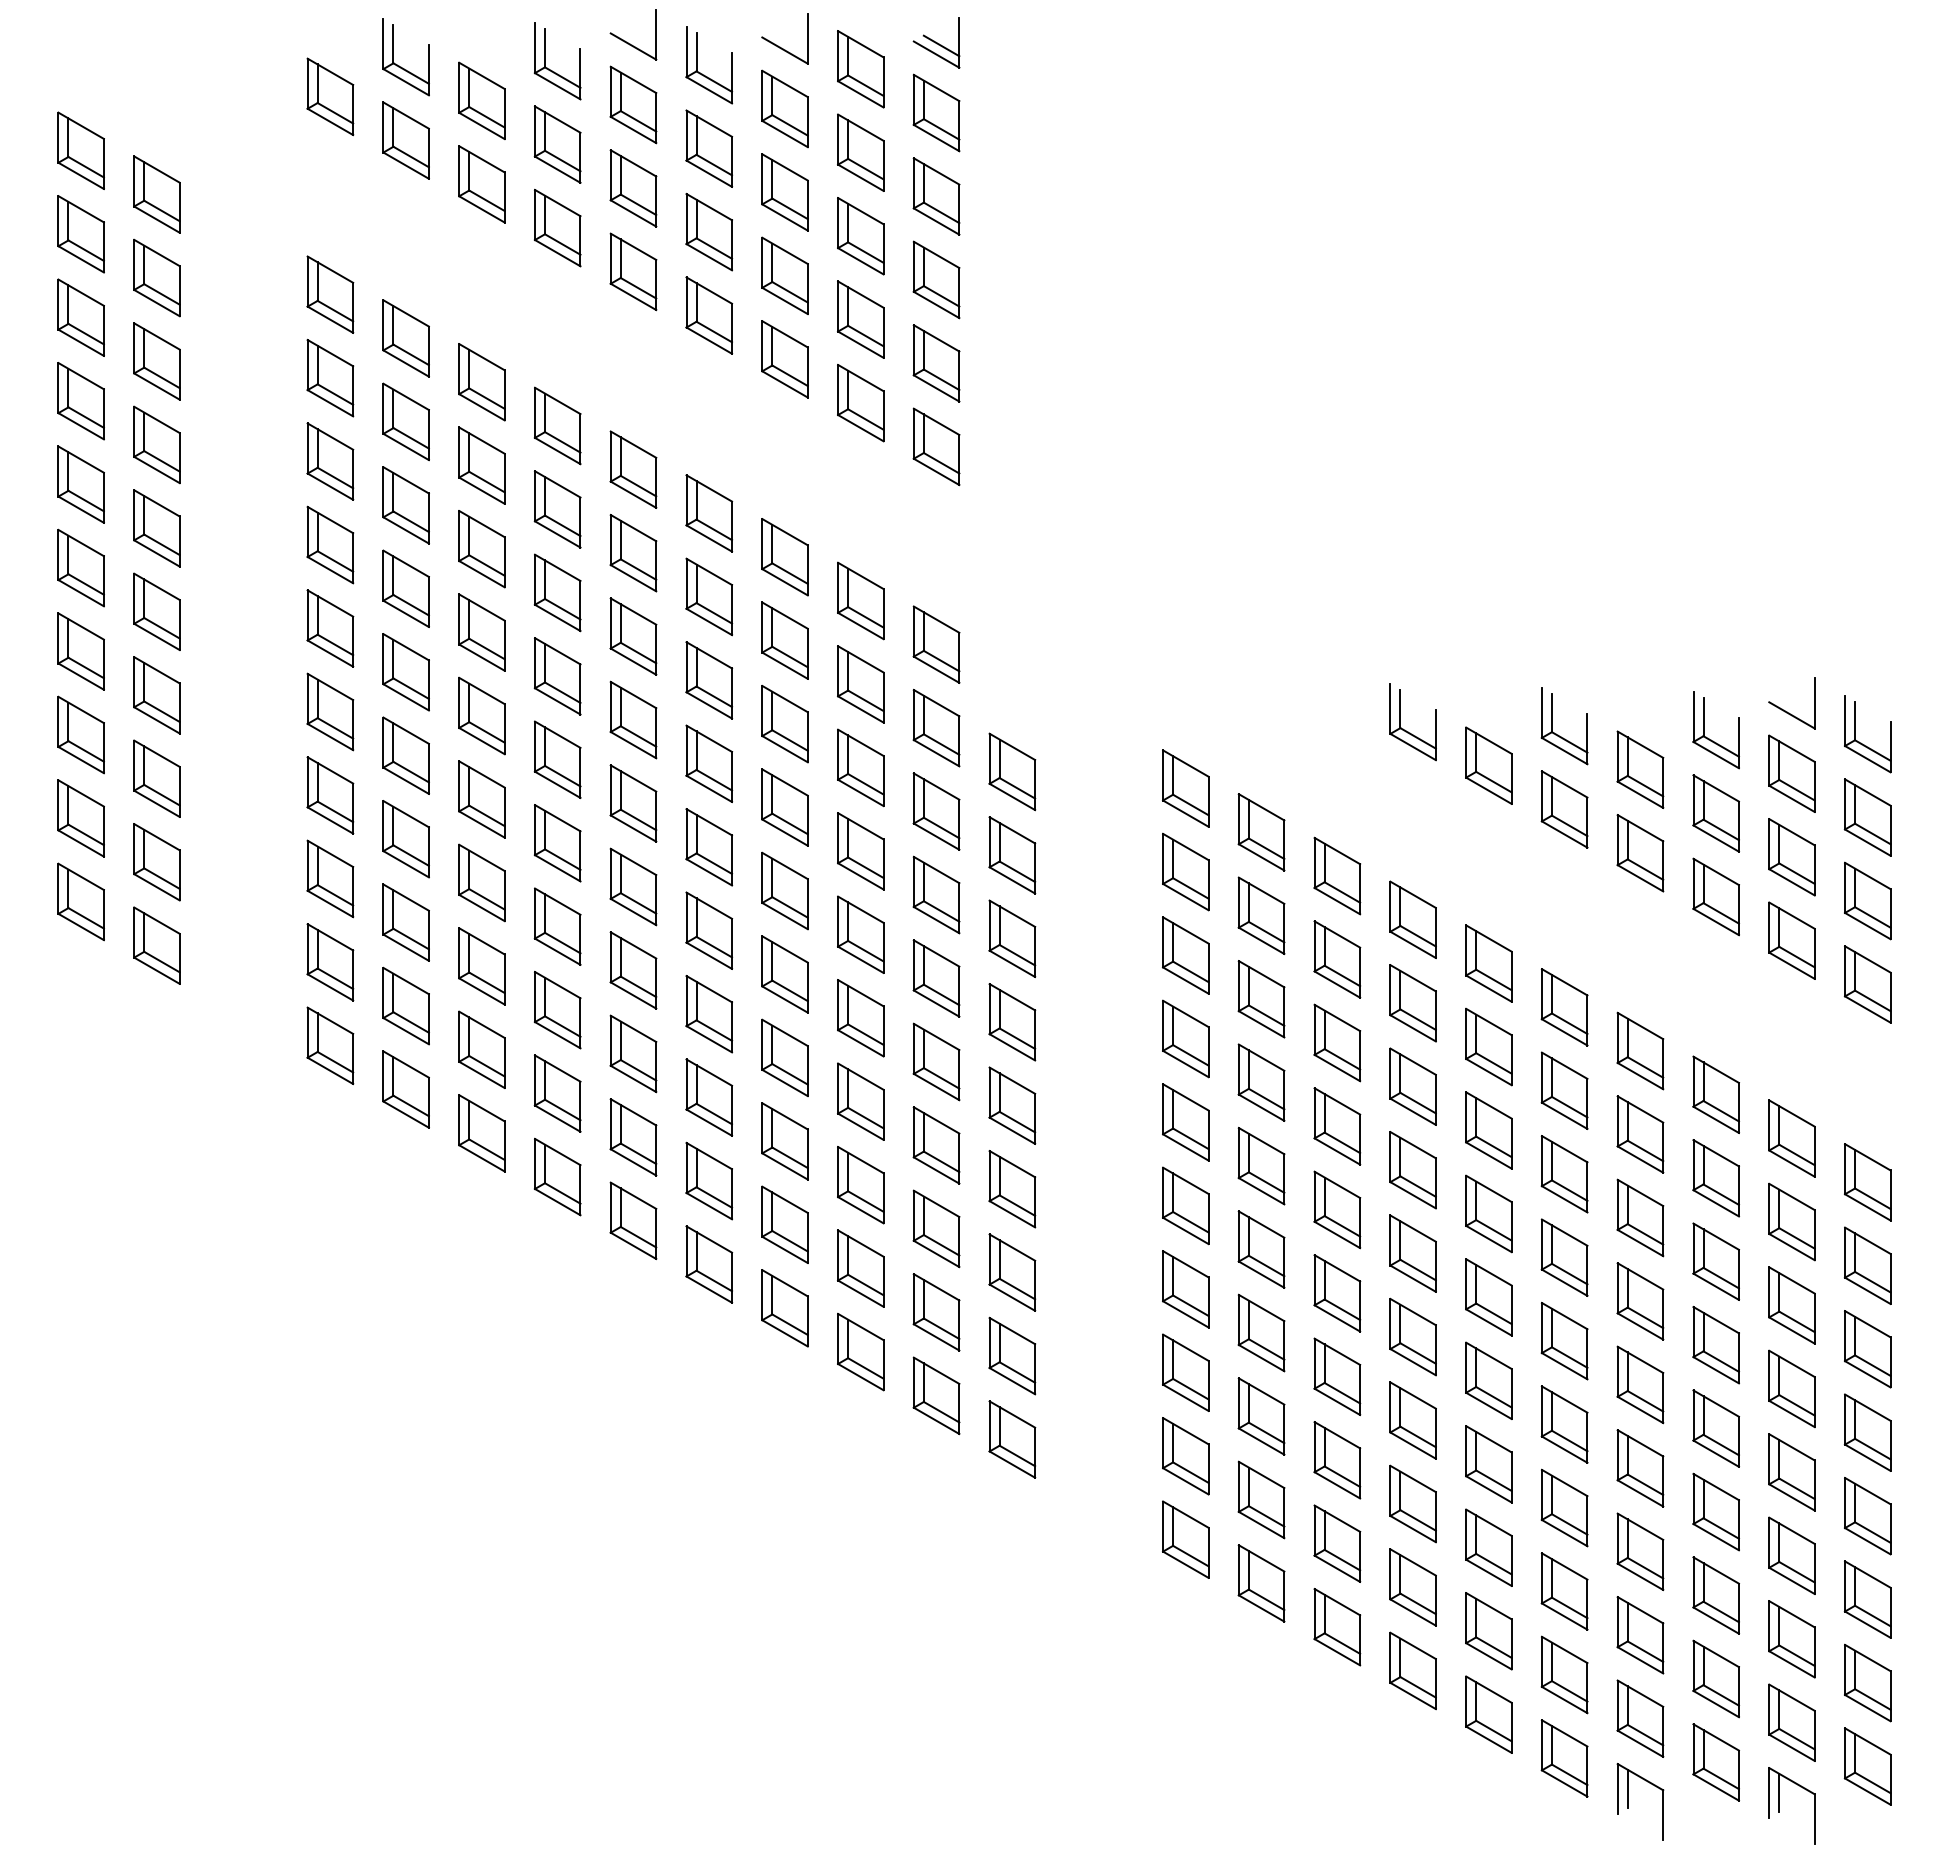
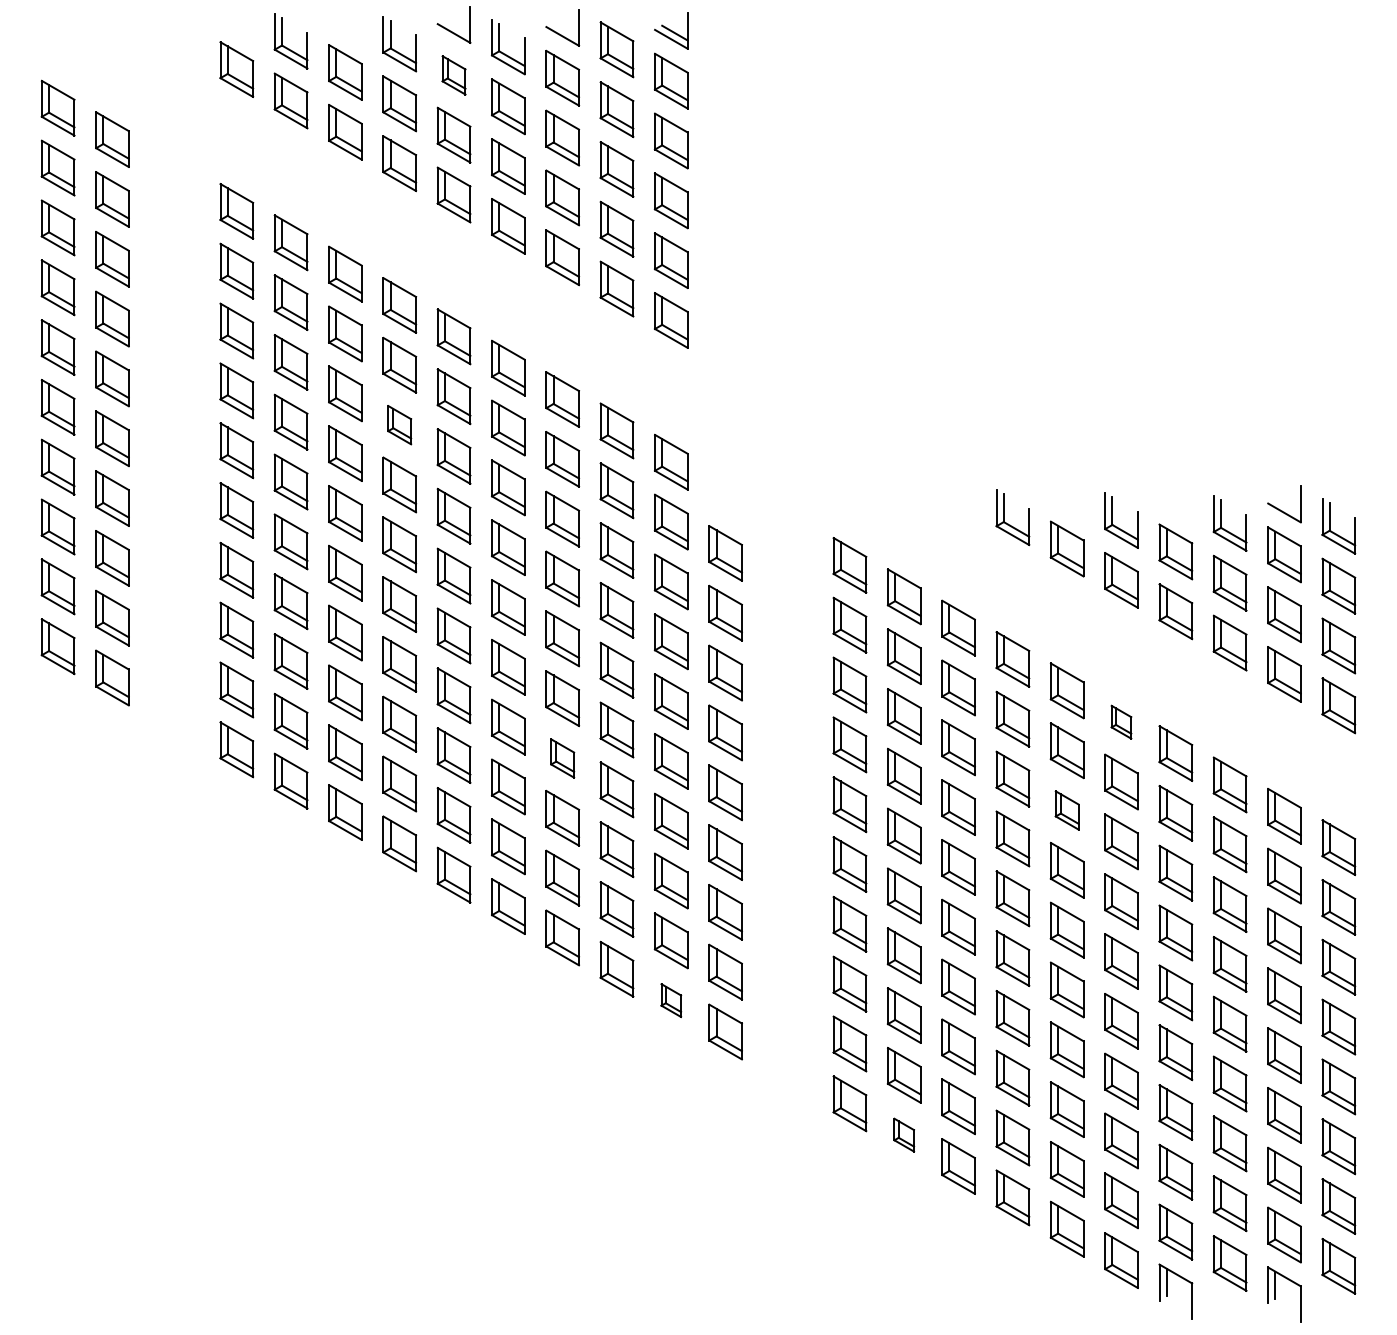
part: (633, 104) -> (454, 75), size x0.7
part: (557, 592) -> (399, 424), size x0.7
part: (1564, 1007) -> (1121, 722), size x0.6
part: (784, 1057) -> (562, 758), size x0.7
part: (1488, 1130) -> (1066, 810), size x0.7
part: (936, 1395) -> (671, 1000), size x0.6
part: (1261, 1583) -> (904, 1135), size x0.6

